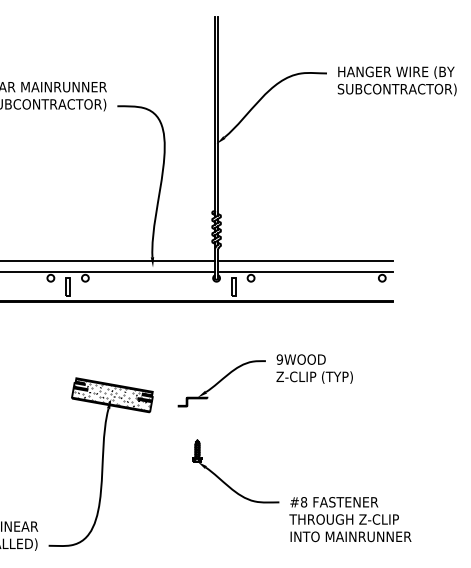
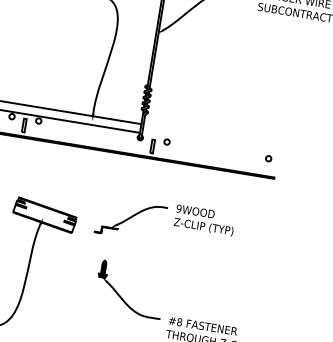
line: (305, 260) -> (211, 135), removed
line: (305, 272) -> (209, 144), removed
hatch: (112, 394) -> (45, 214), removed

